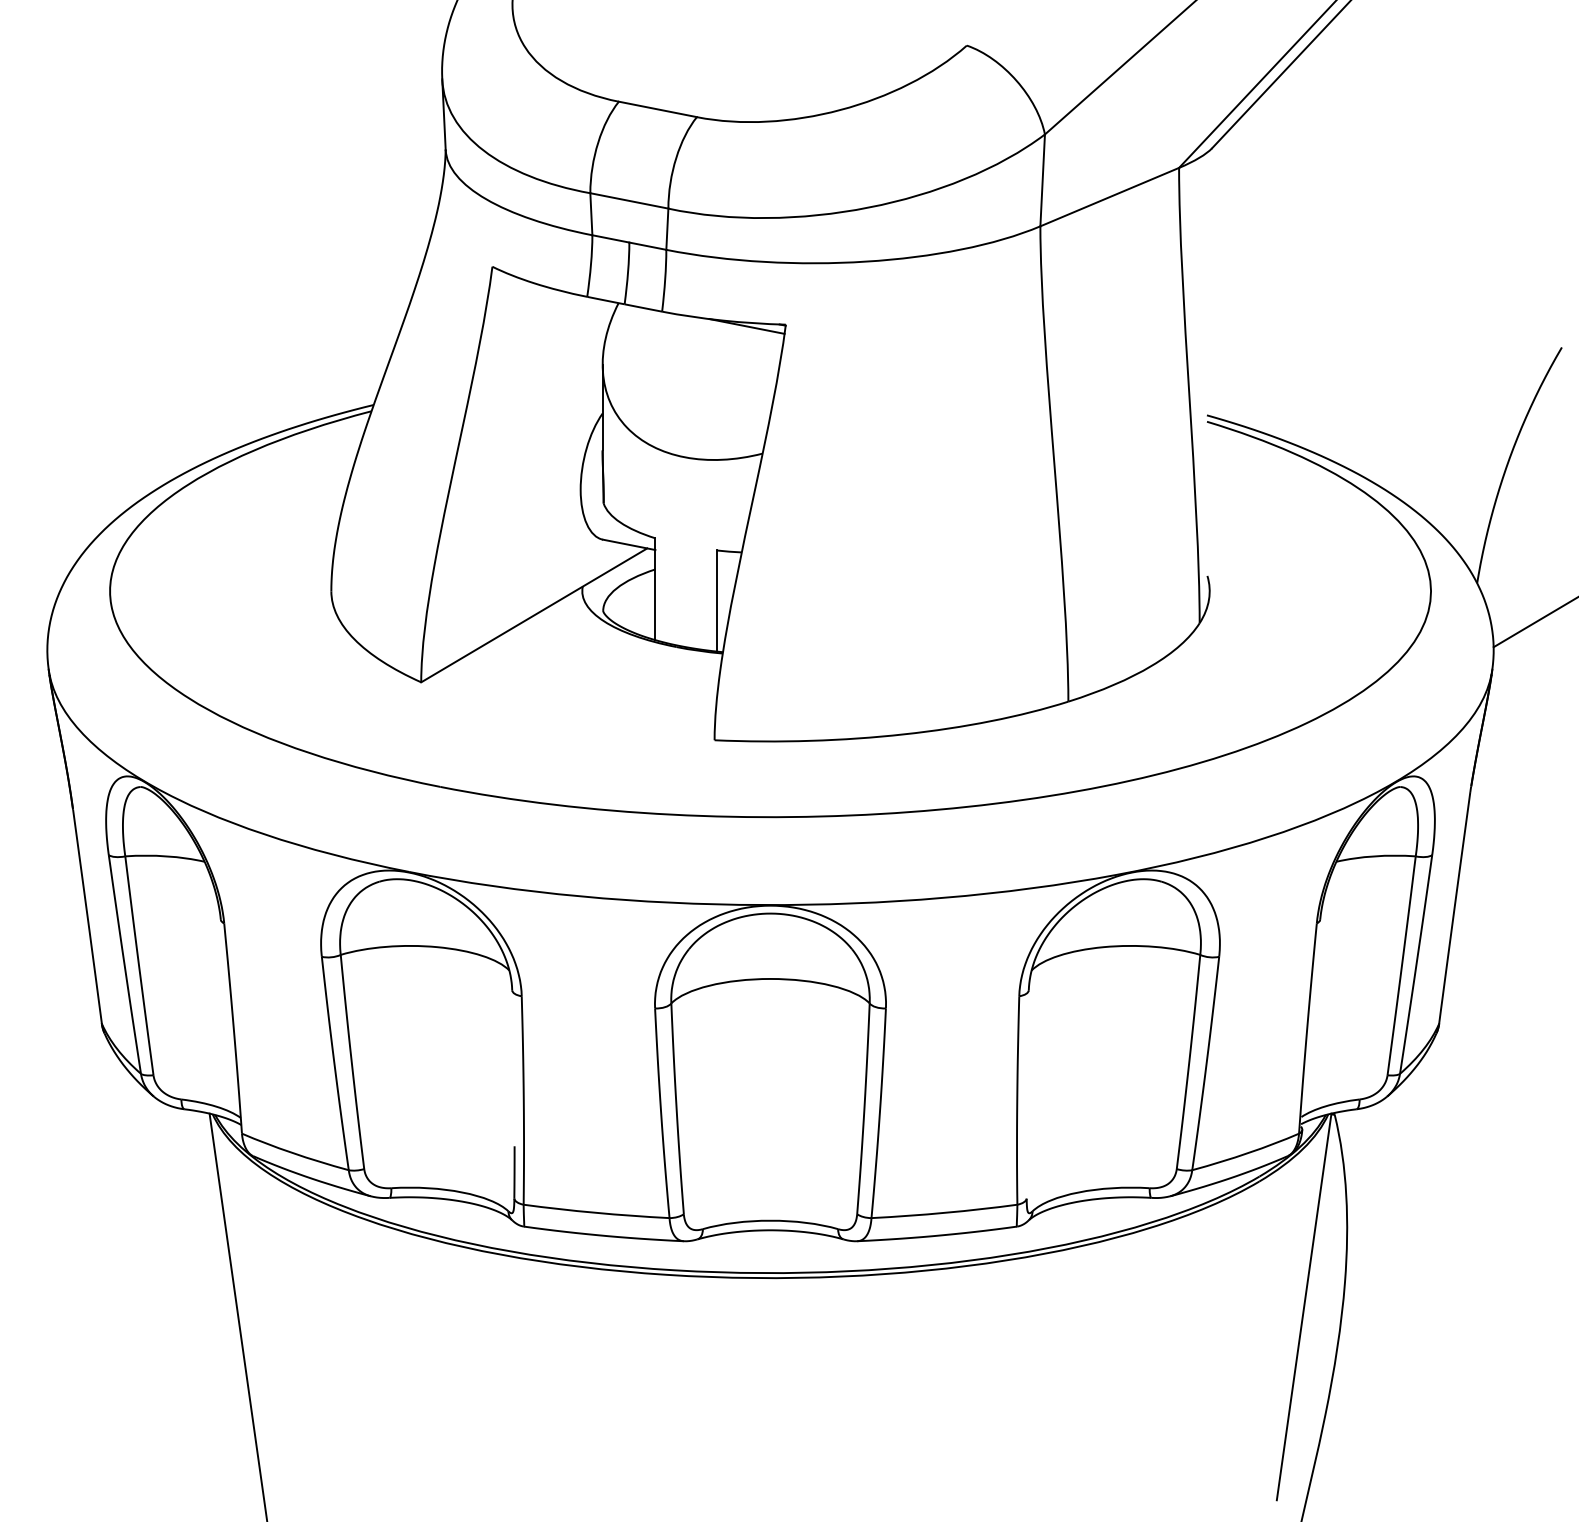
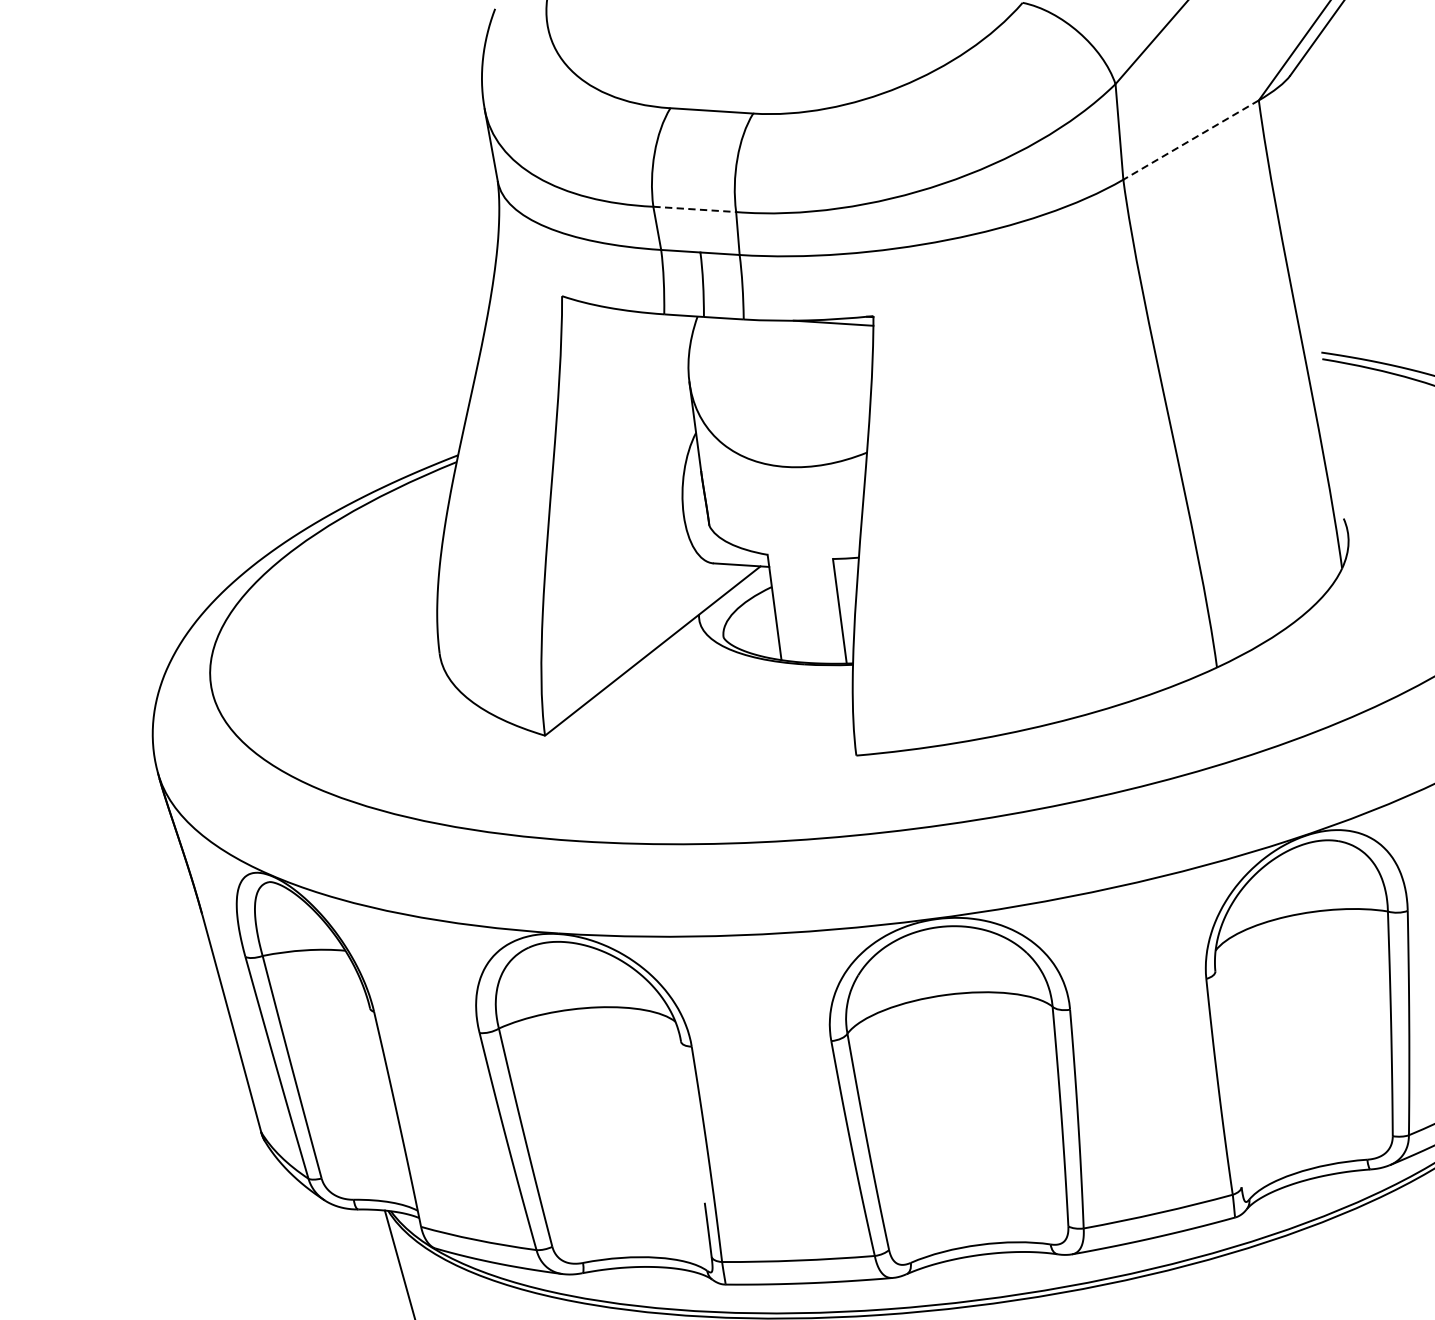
line: (1109, 197) -> (1190, 140), solid -> dashed
line: (629, 200) -> (694, 208), solid -> dashed

